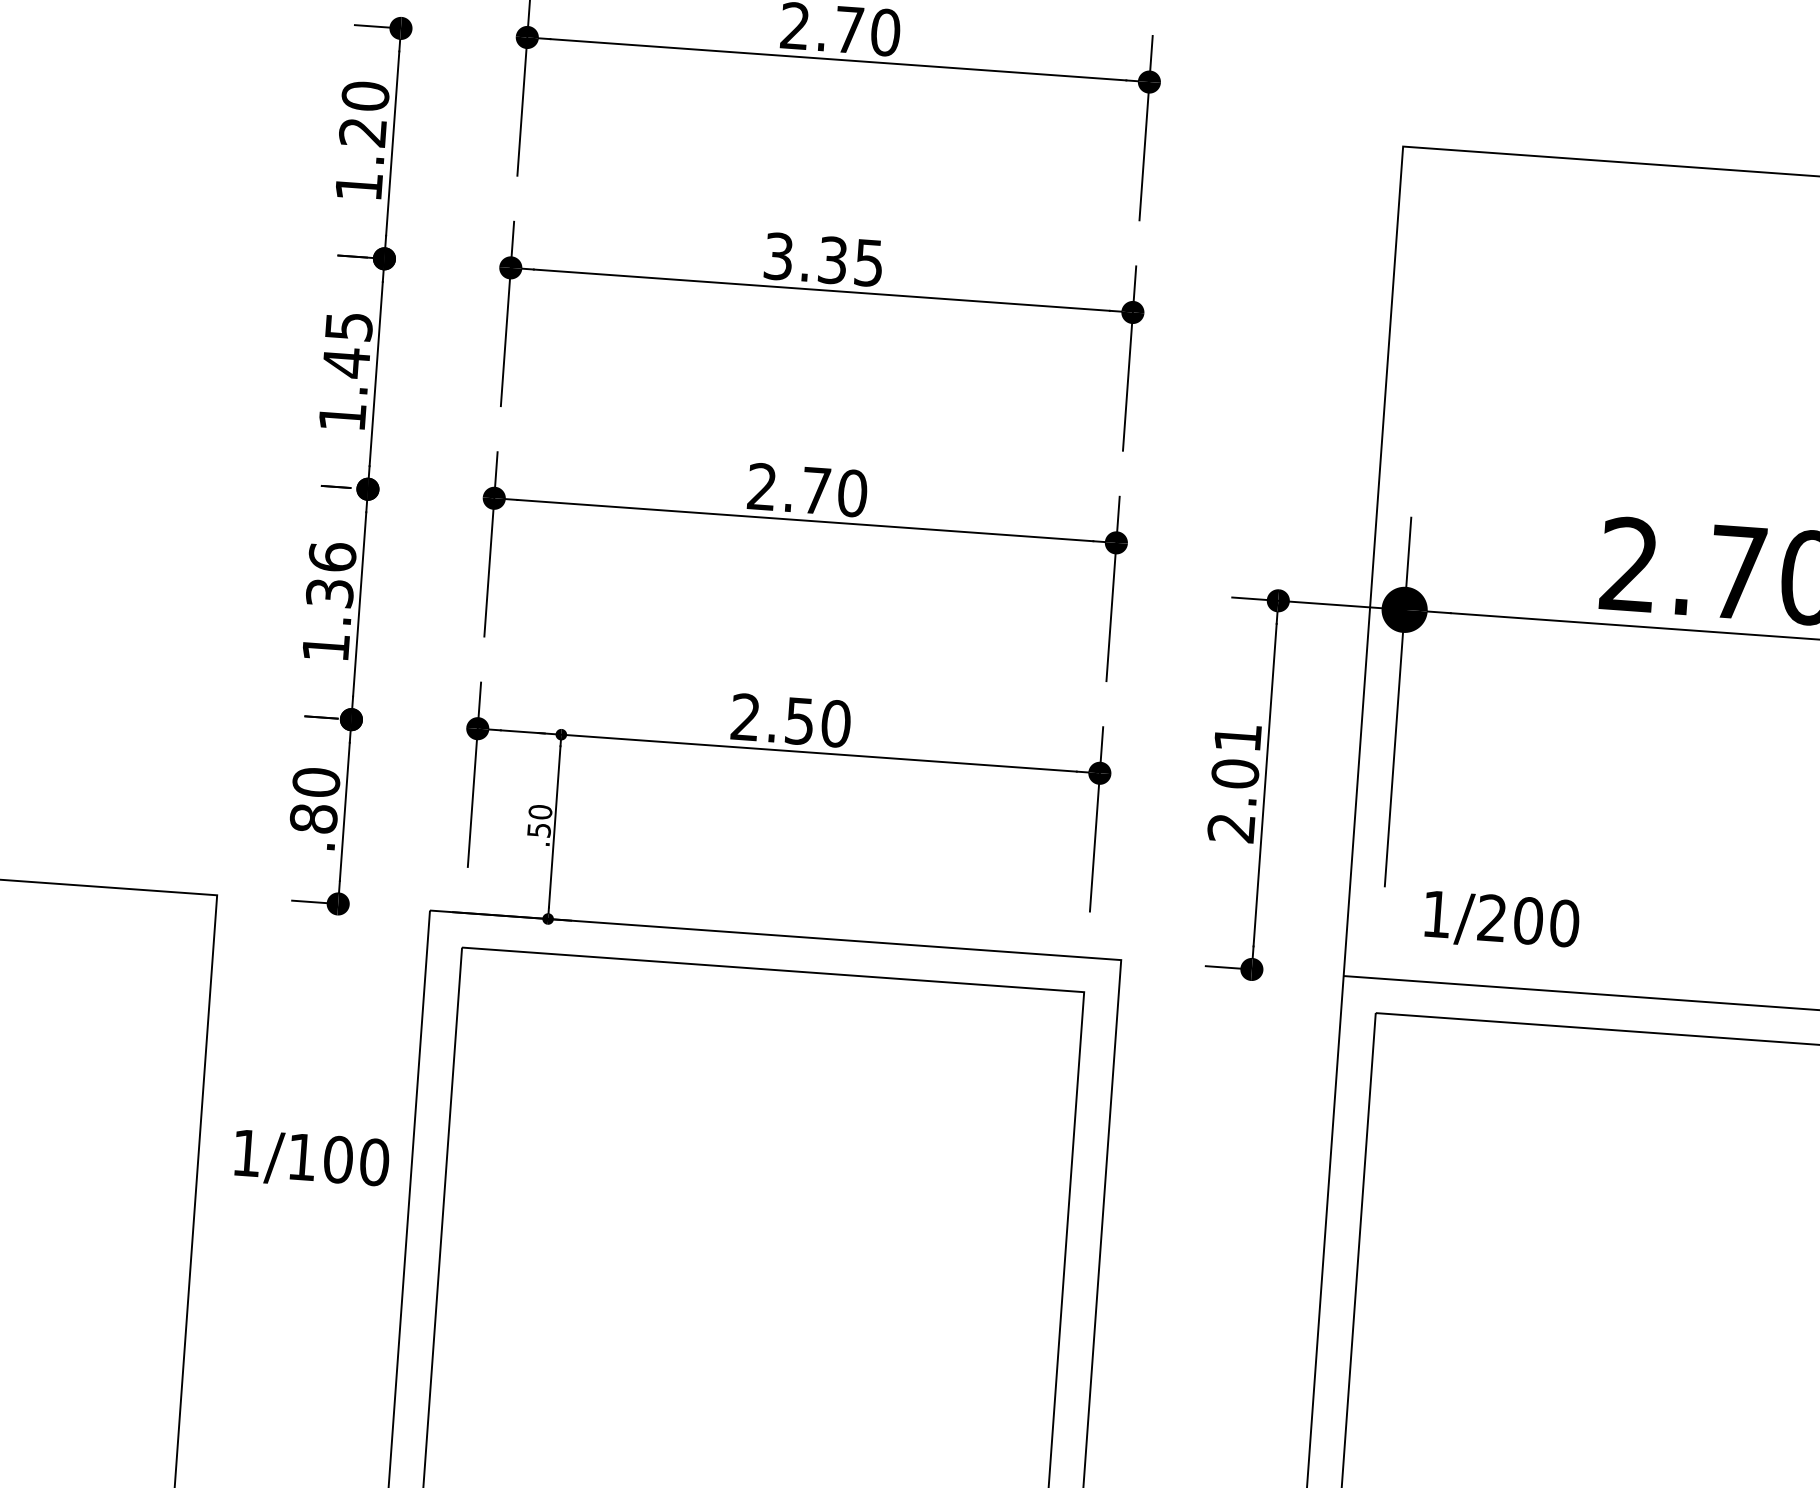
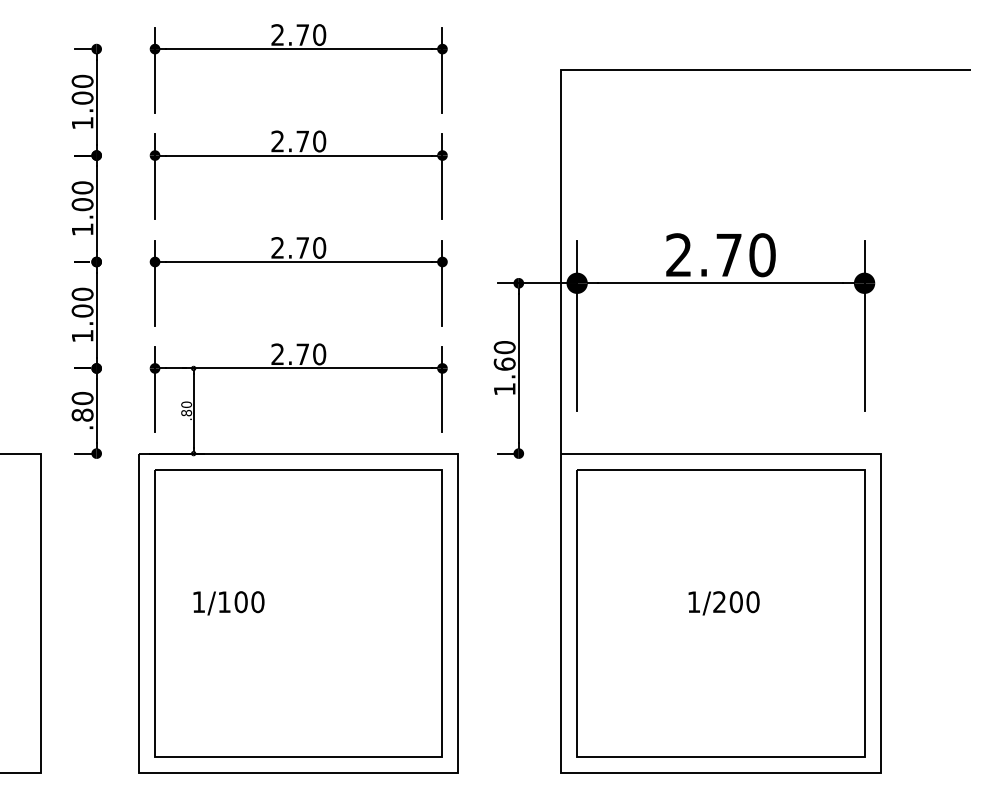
text: (362, 130) -> (82, 97), 1.20 -> 1.00
text: (823, 259) -> (298, 141), 3.35 -> 2.70
text: (347, 345) -> (82, 196), 1.45 -> 1.00
text: (330, 574) -> (82, 302), 1.36 -> 1.00
text: (799, 721) -> (302, 354), 2.50 -> 2.70
text: (1234, 783) -> (504, 368), 2.01 -> 1.60
text: (538, 828) -> (186, 412), .50 -> .80
text: (1500, 921) -> (723, 603), moved
text: (310, 1160) -> (228, 603), moved

